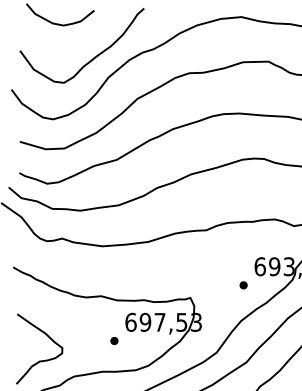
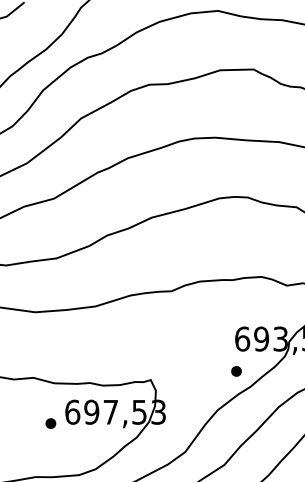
part: (243, 285) -> (236, 371), moved
part: (114, 340) -> (50, 422), moved

